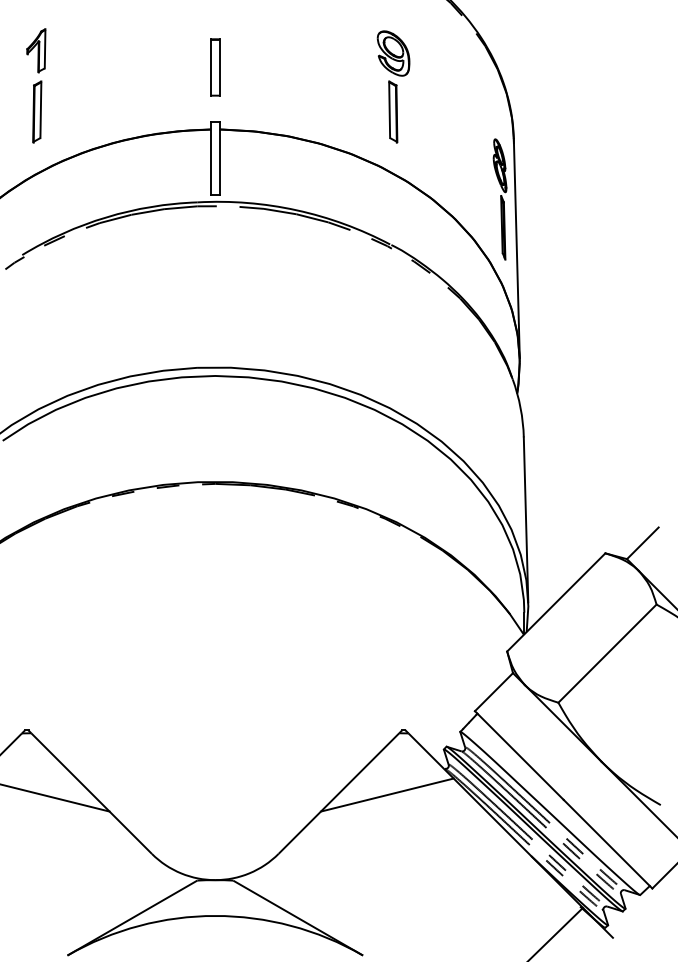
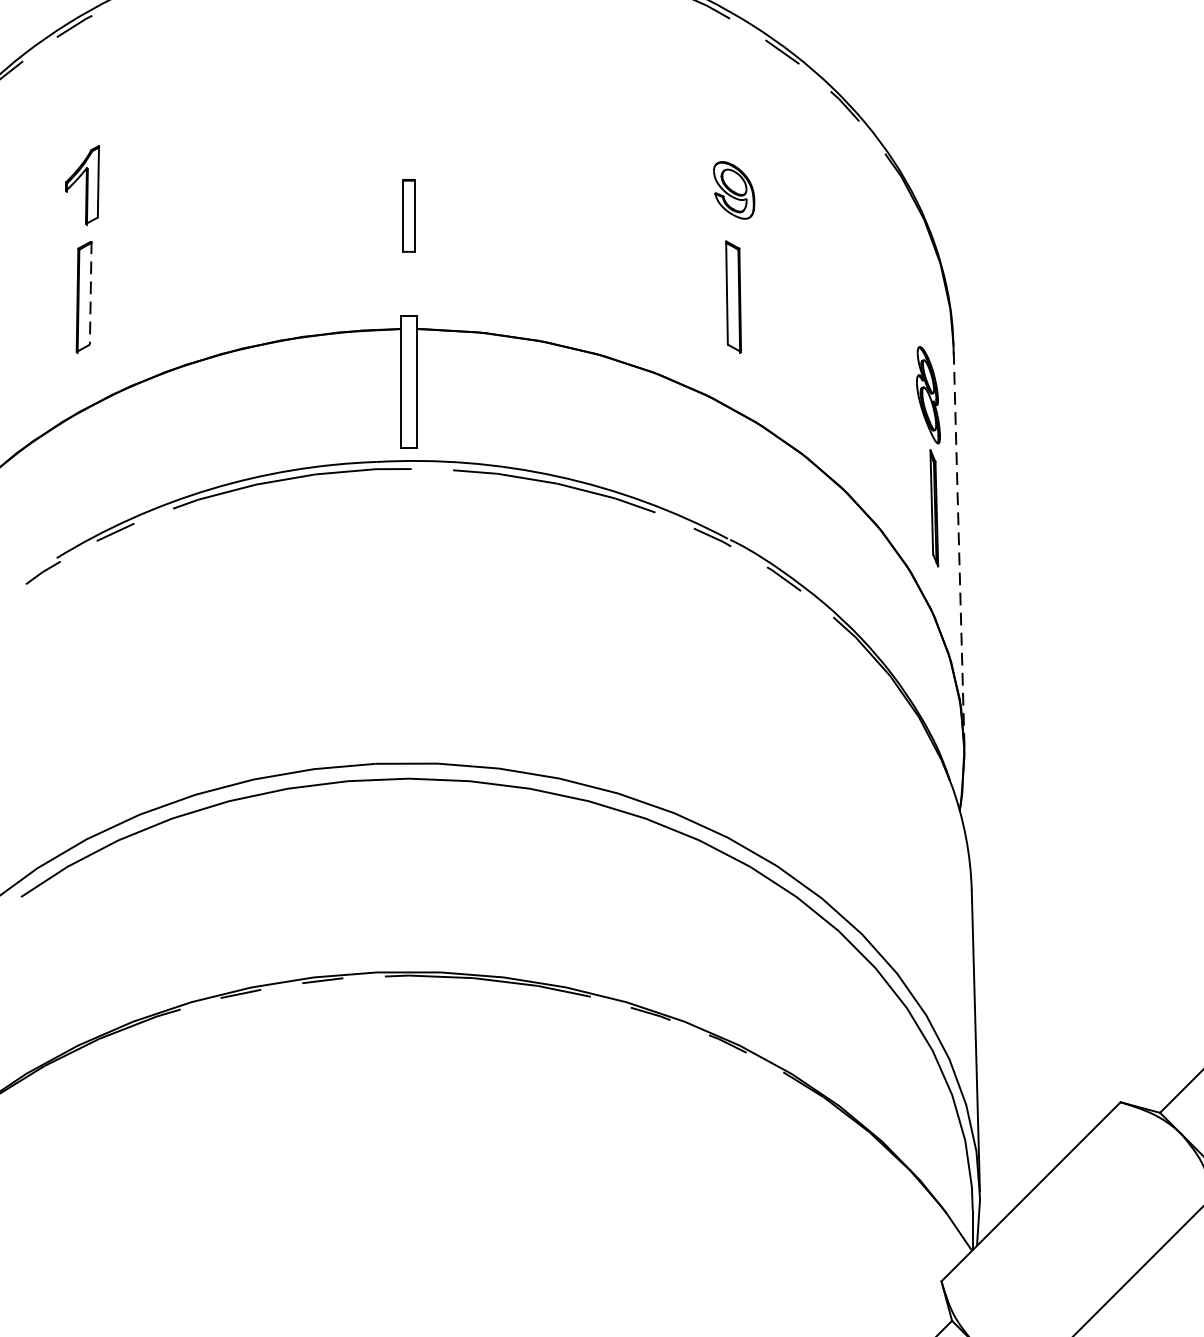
part: (393, 53) -> (734, 190), size x0.7
part: (215, 67) -> (409, 215), size x0.7
line: (40, 110) -> (90, 294), solid -> dashed
line: (516, 248) -> (958, 546), solid -> dashed

